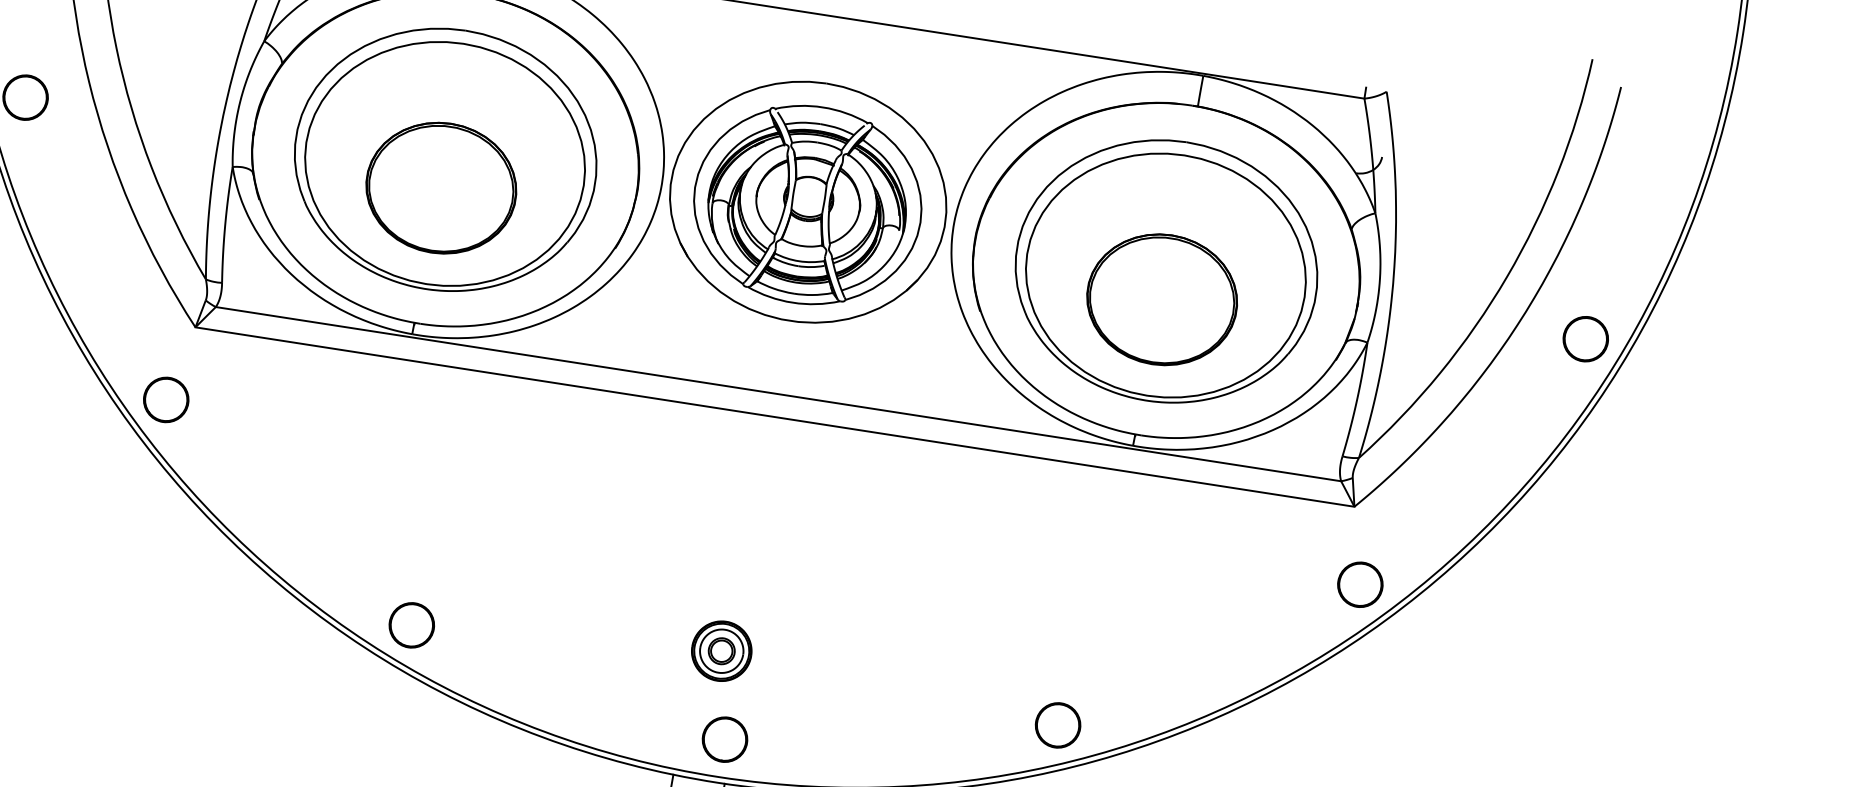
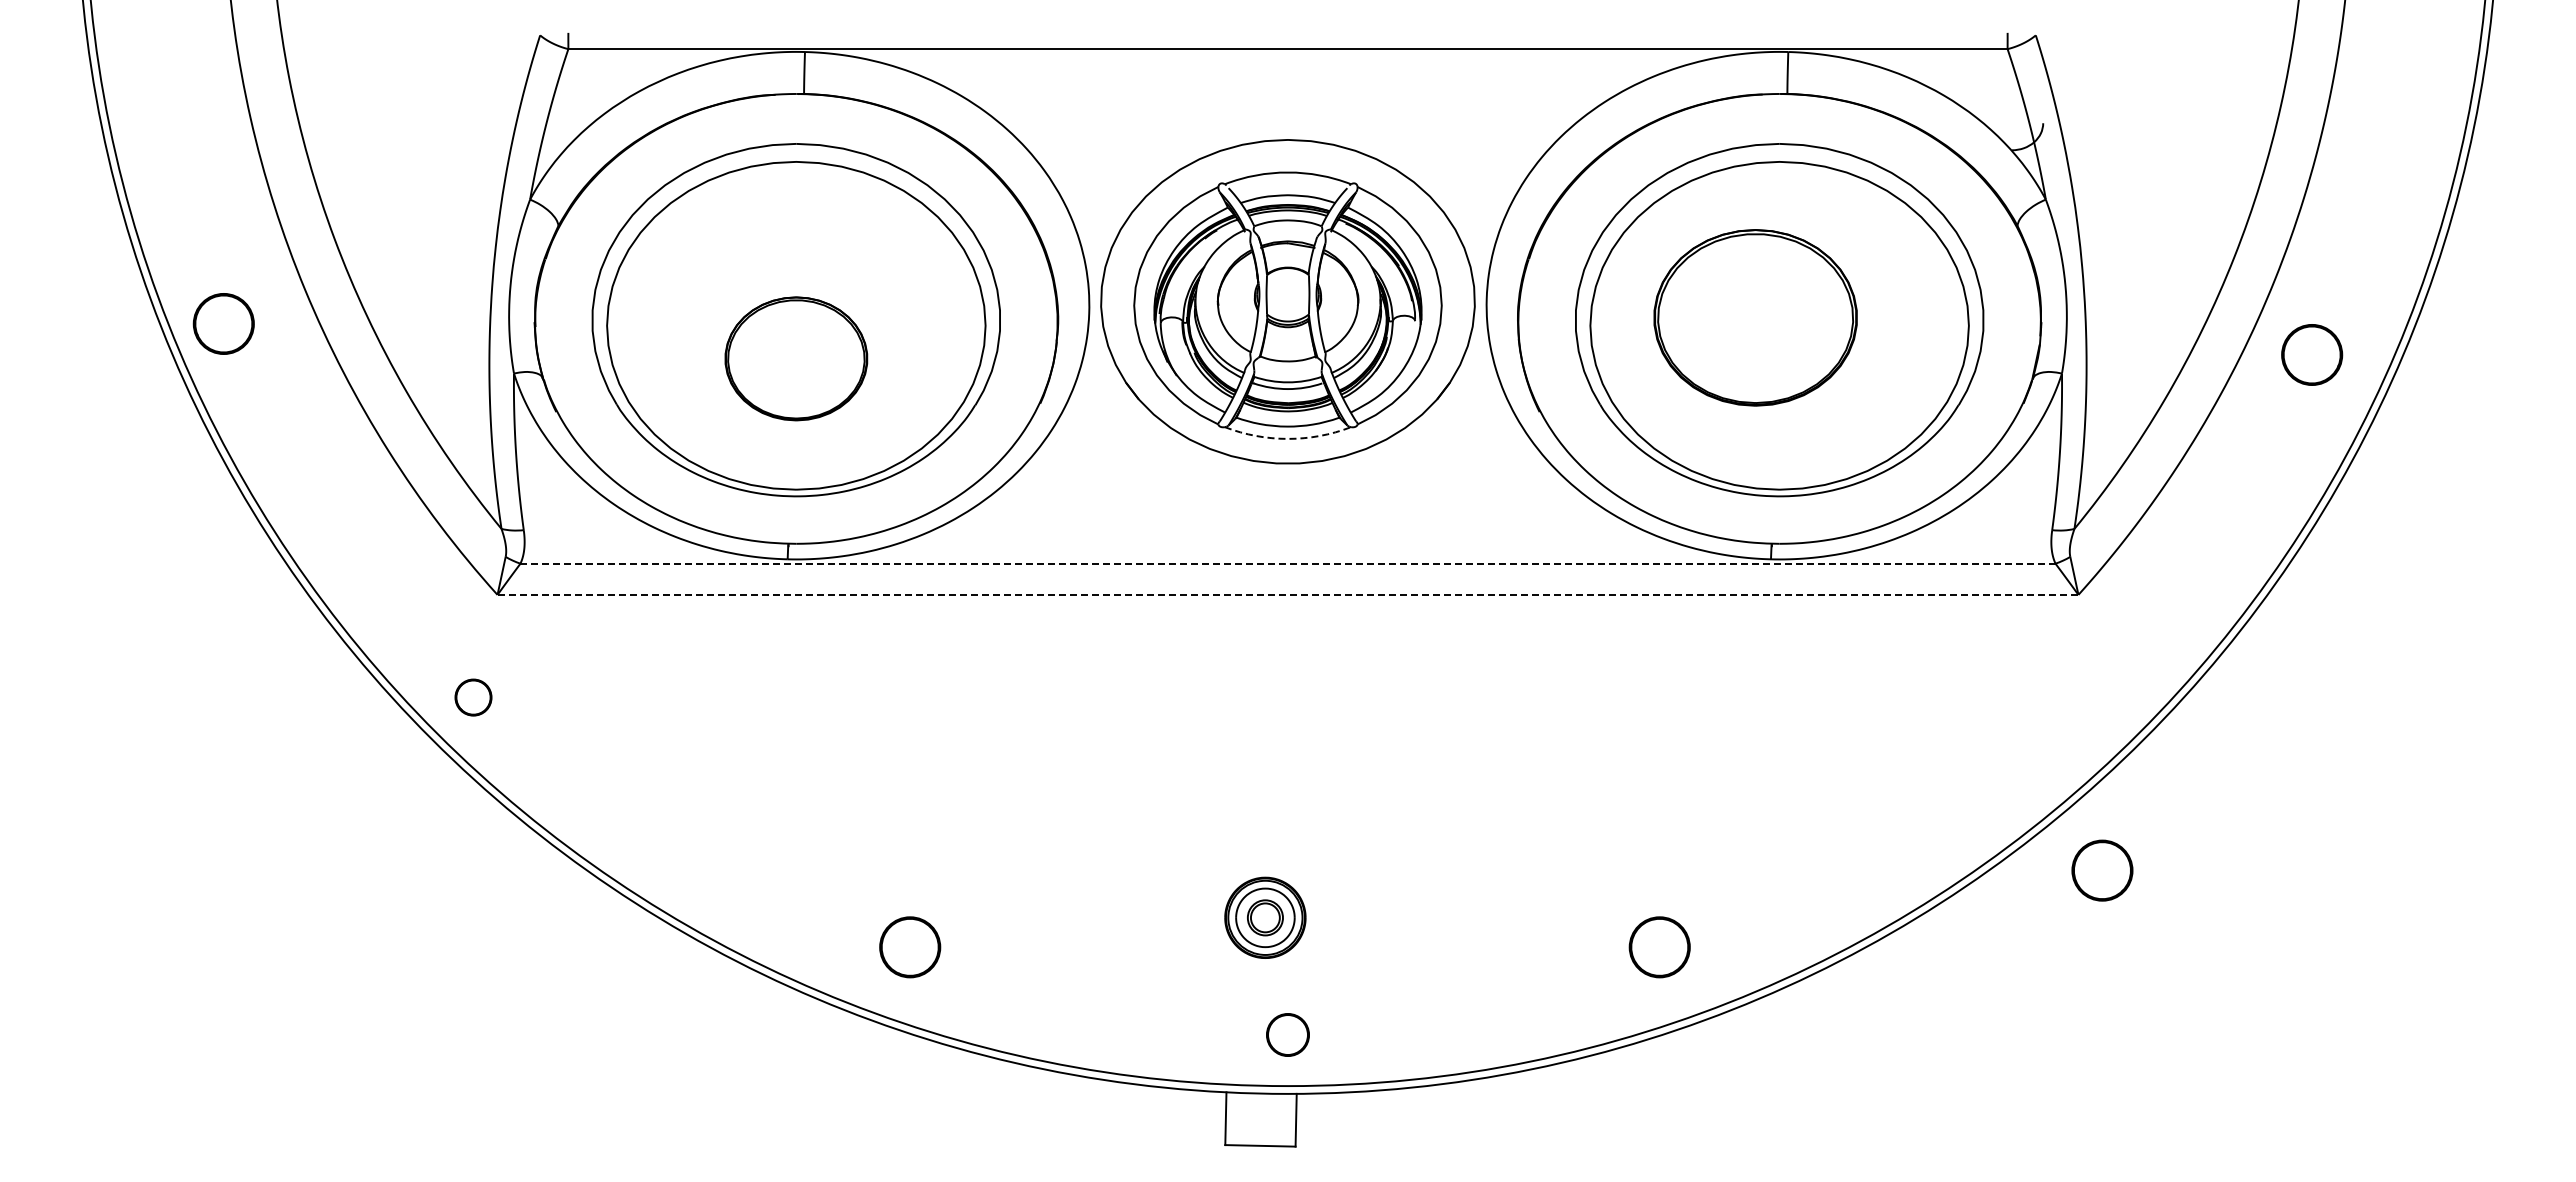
part: (441, 187) -> (796, 358), size x0.7
part: (1162, 299) -> (1755, 317), moved
arc: (793, 302) -> (1288, 438), solid -> dashed
part: (1586, 338) -> (2312, 354), moved
line: (778, 394) -> (1288, 563), solid -> dashed
circle: (166, 399) -> (473, 697), size x0.6
line: (774, 416) -> (1287, 594), solid -> dashed
circle: (1360, 584) -> (2102, 870), moved
part: (412, 625) -> (910, 947), moved
part: (1057, 725) -> (1659, 947), moved
circle: (724, 739) -> (1287, 1034), size x0.7

